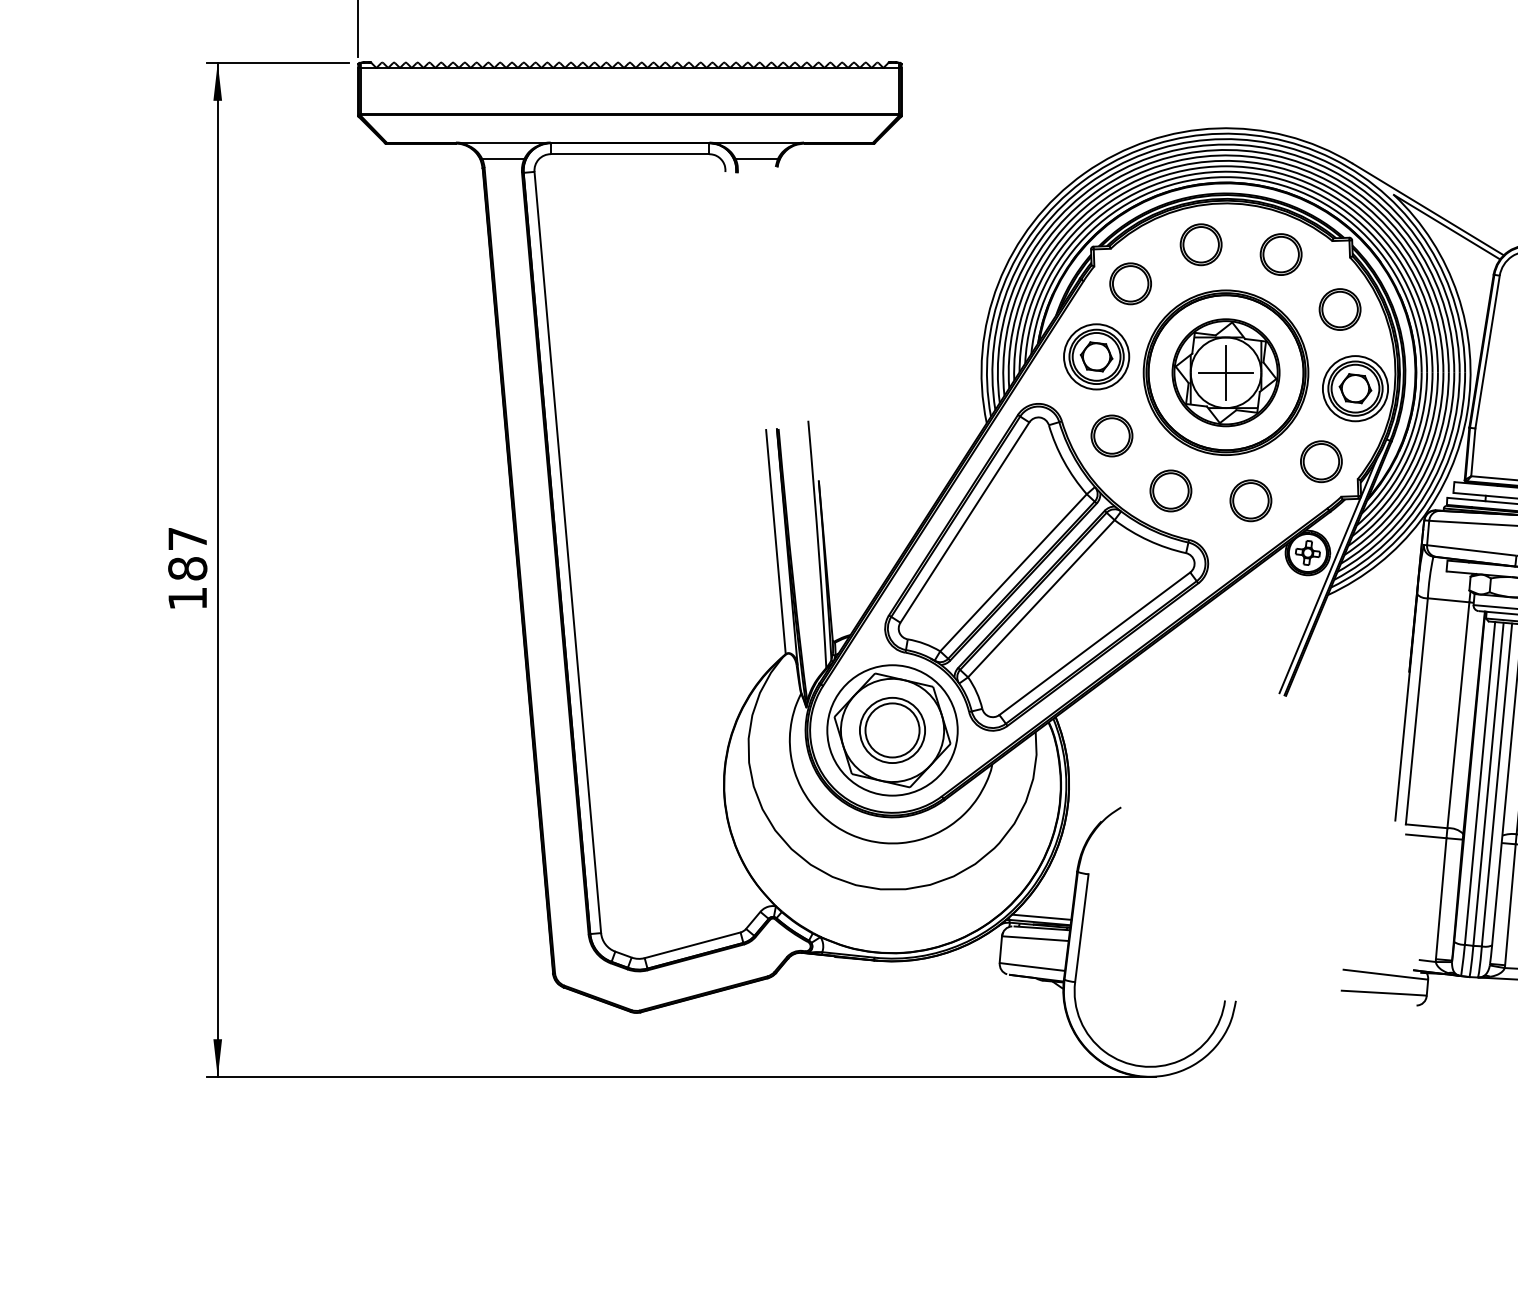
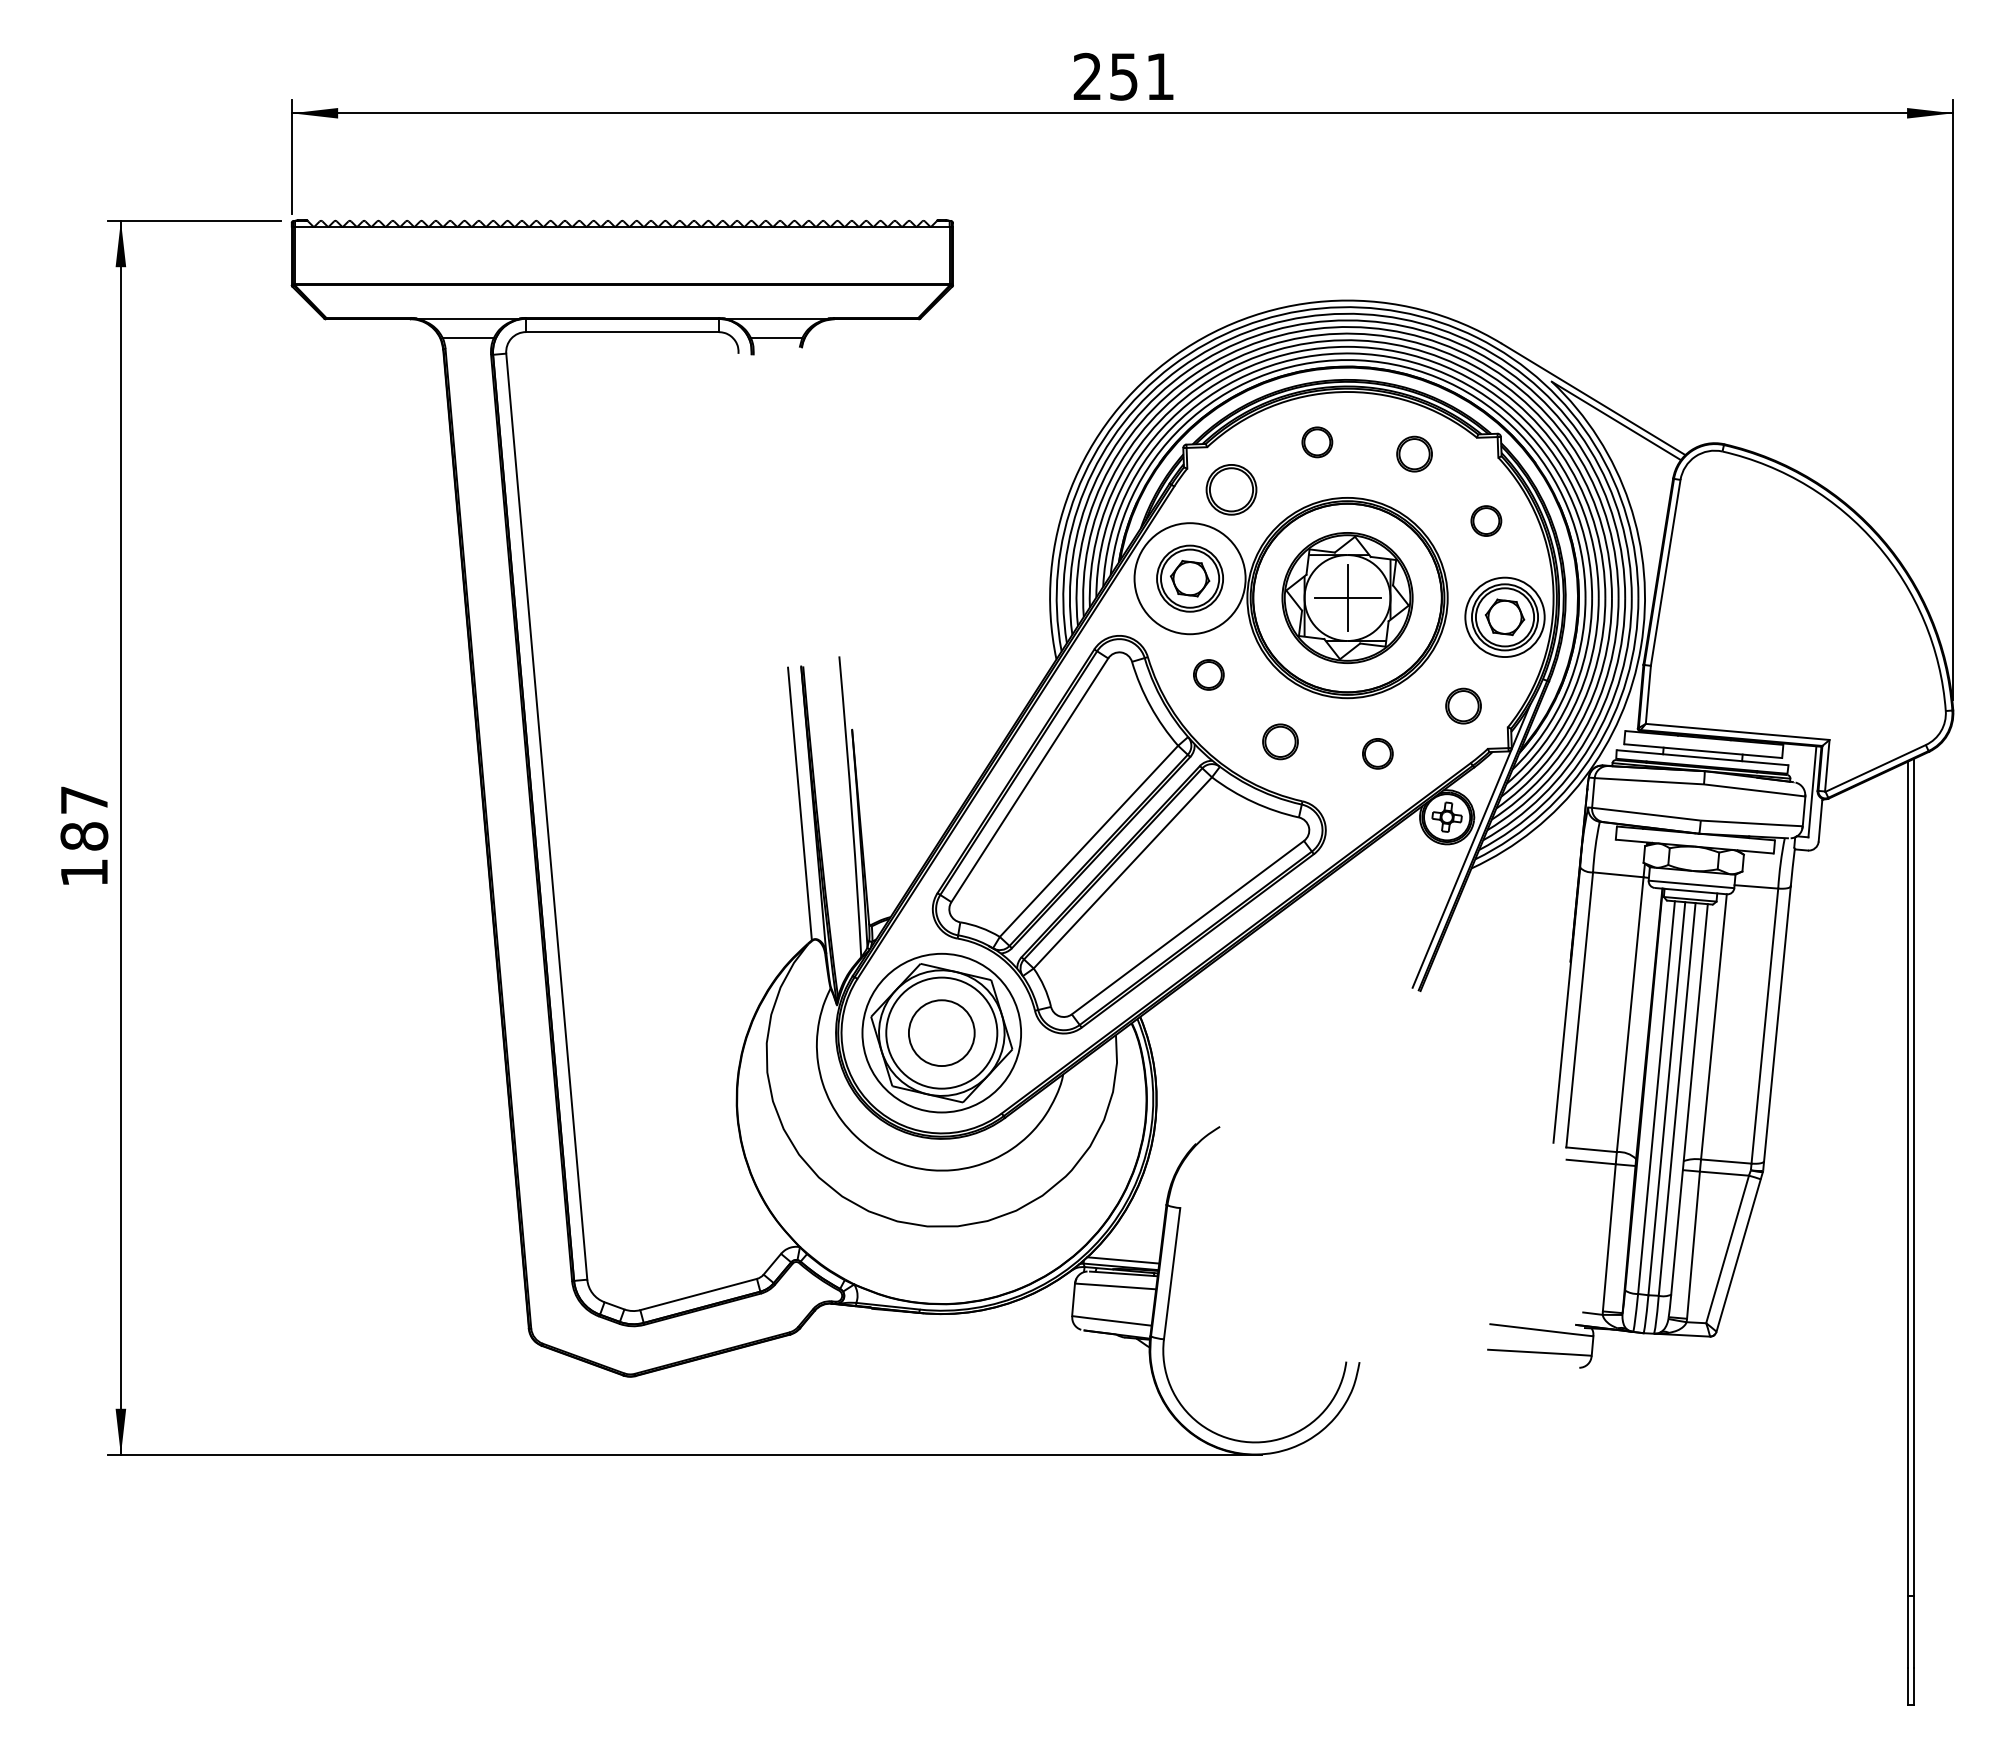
part: (1201, 244) -> (1317, 442), size x0.6
part: (1281, 253) -> (1414, 453), size x0.7
part: (1340, 309) -> (1486, 520), size x0.6
circle: (1096, 356) -> (1189, 578), size x1.4
part: (1111, 435) -> (1208, 674), size x0.6
part: (1321, 461) -> (1463, 705), size x0.7
part: (1170, 490) -> (1280, 741), size x0.7
part: (1250, 500) -> (1377, 753), size x0.6
circle: (892, 729) -> (941, 1032), size x1.4

